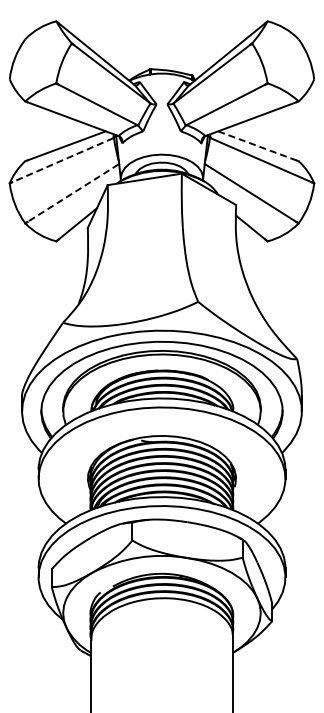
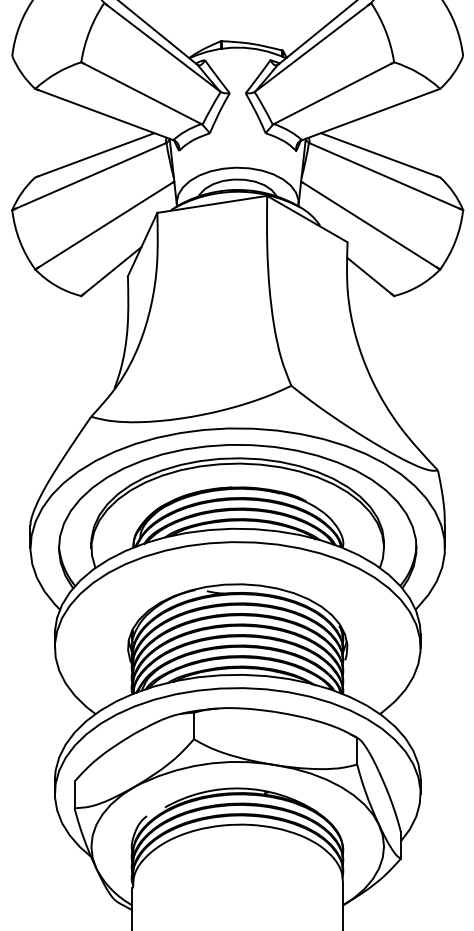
line: (257, 145) -> (379, 154), dashed -> solid
line: (62, 160) -> (90, 176), dashed -> solid
line: (73, 193) -> (106, 225), dashed -> solid

